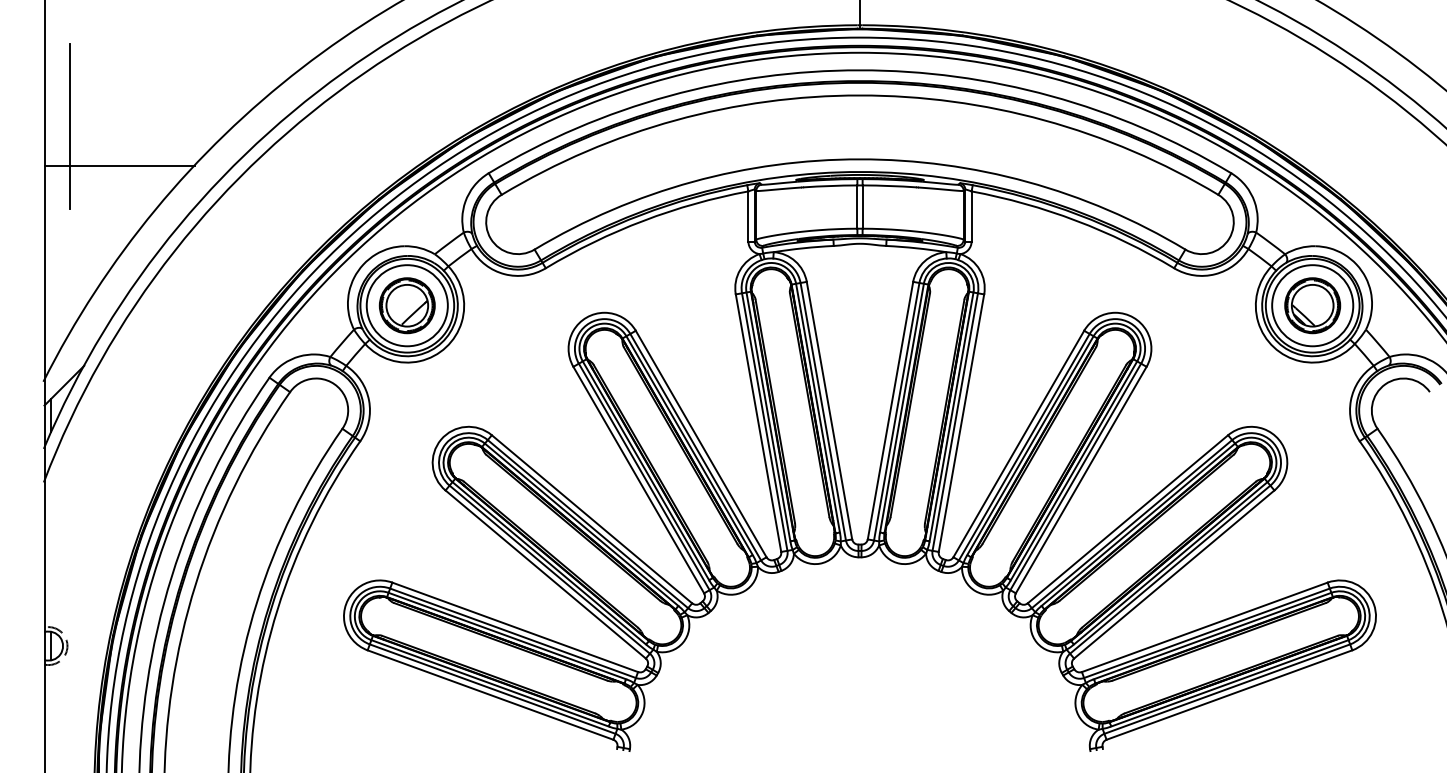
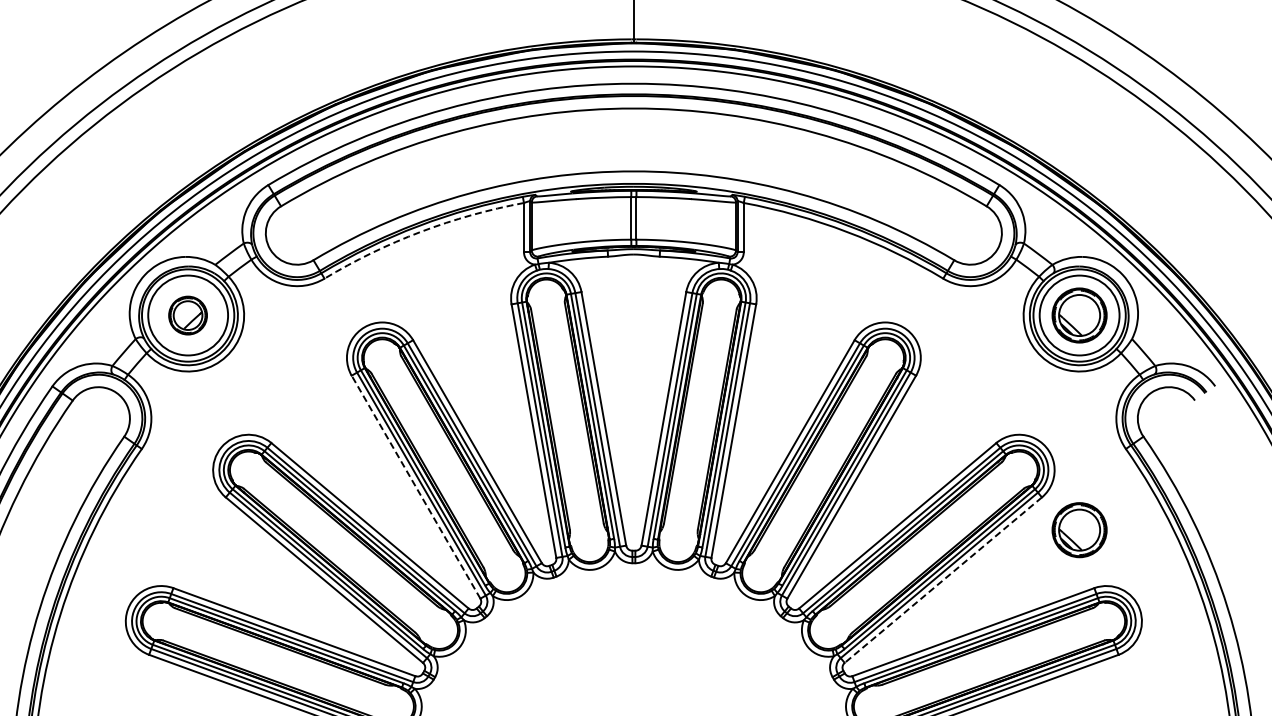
arc: (643, 220) -> (420, 231), solid -> dashed
part: (406, 305) -> (187, 315), size x0.7
line: (638, 480) -> (415, 487), solid -> dashed
part: (1312, 523) -> (1079, 529), added
line: (1174, 574) -> (943, 580), solid -> dashed

